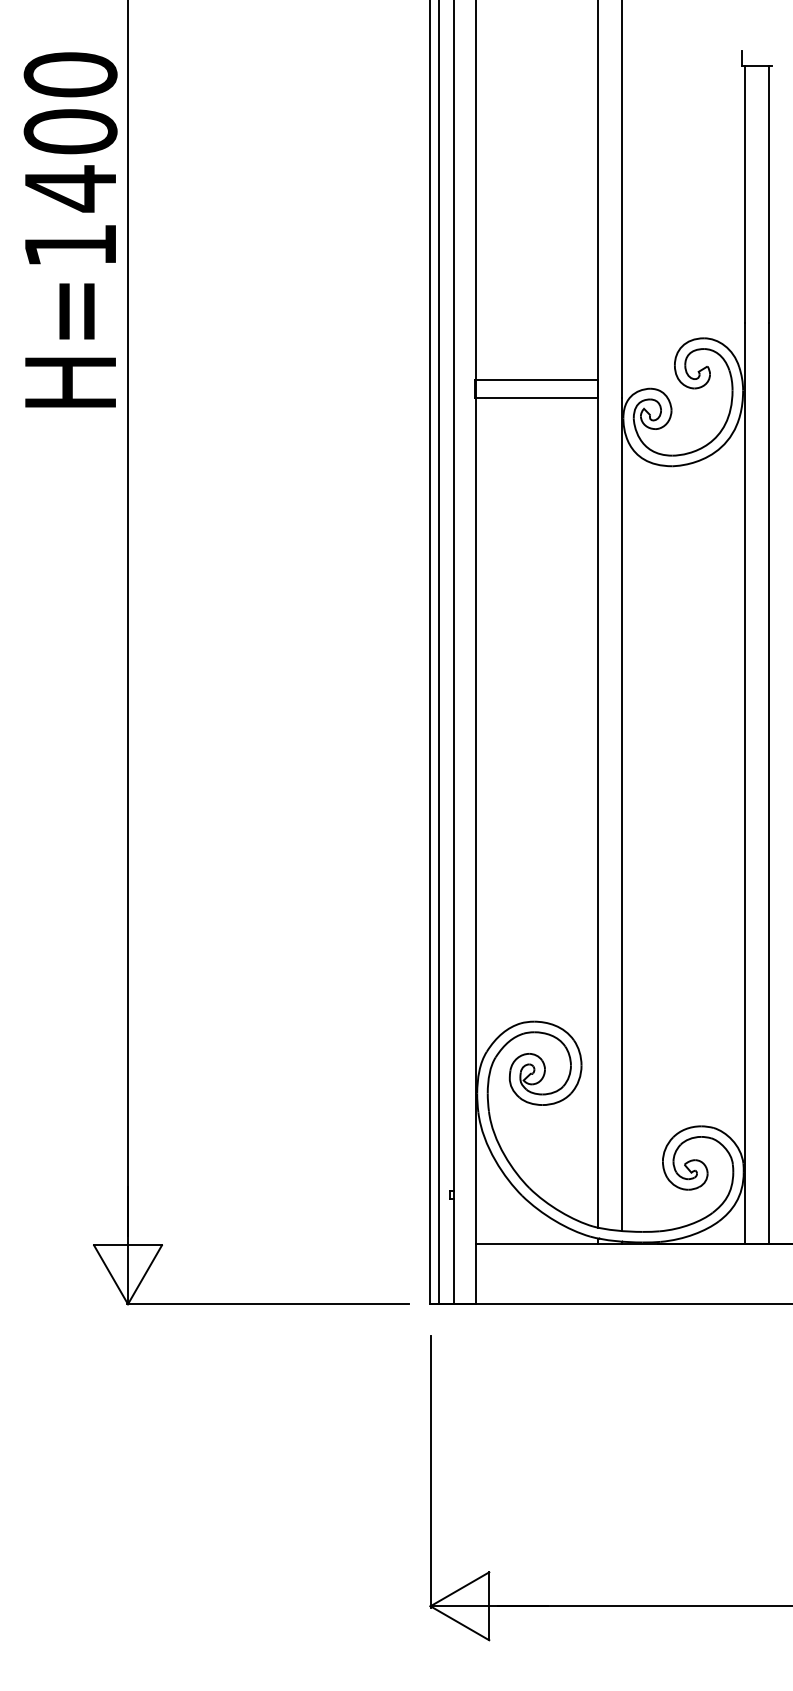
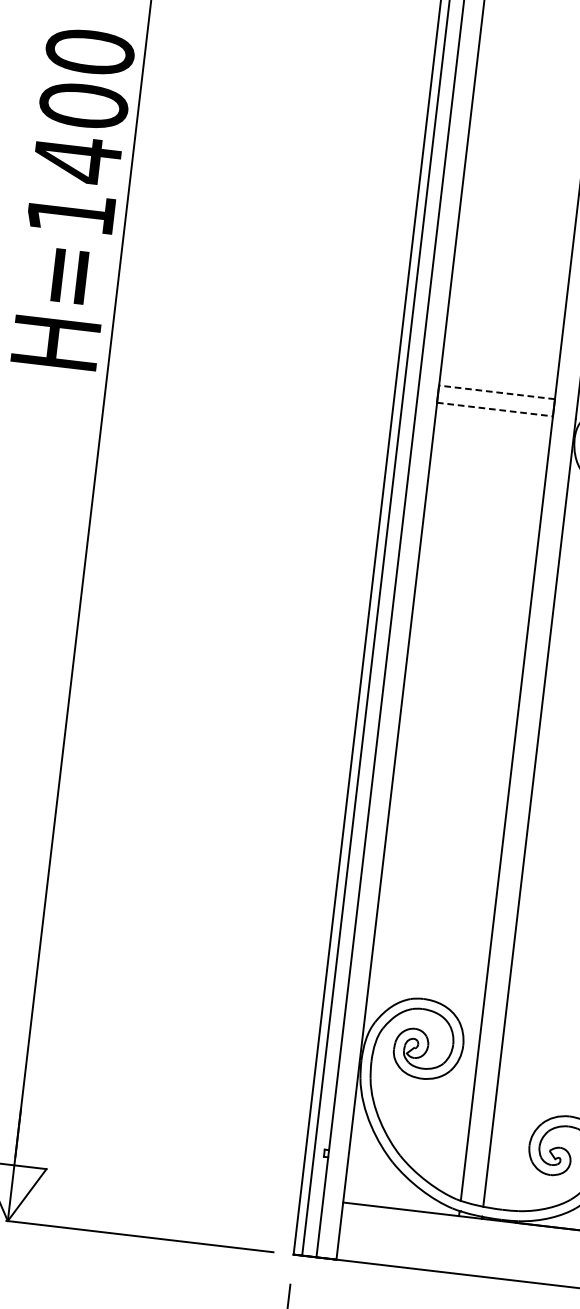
line: (536, 380) -> (496, 392), solid -> dashed
line: (537, 398) -> (495, 409), solid -> dashed

